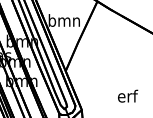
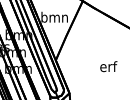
text: (127, 96) -> (108, 66), moved

